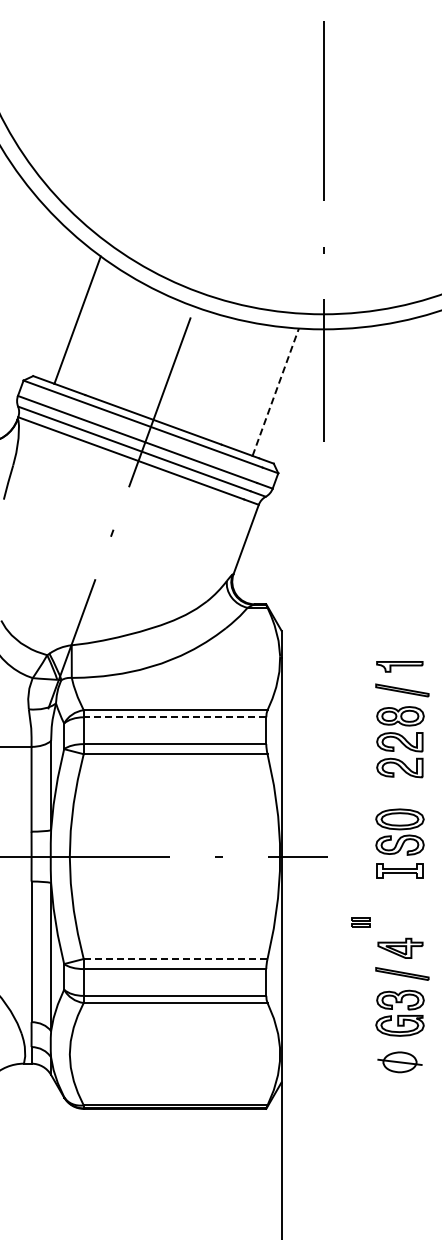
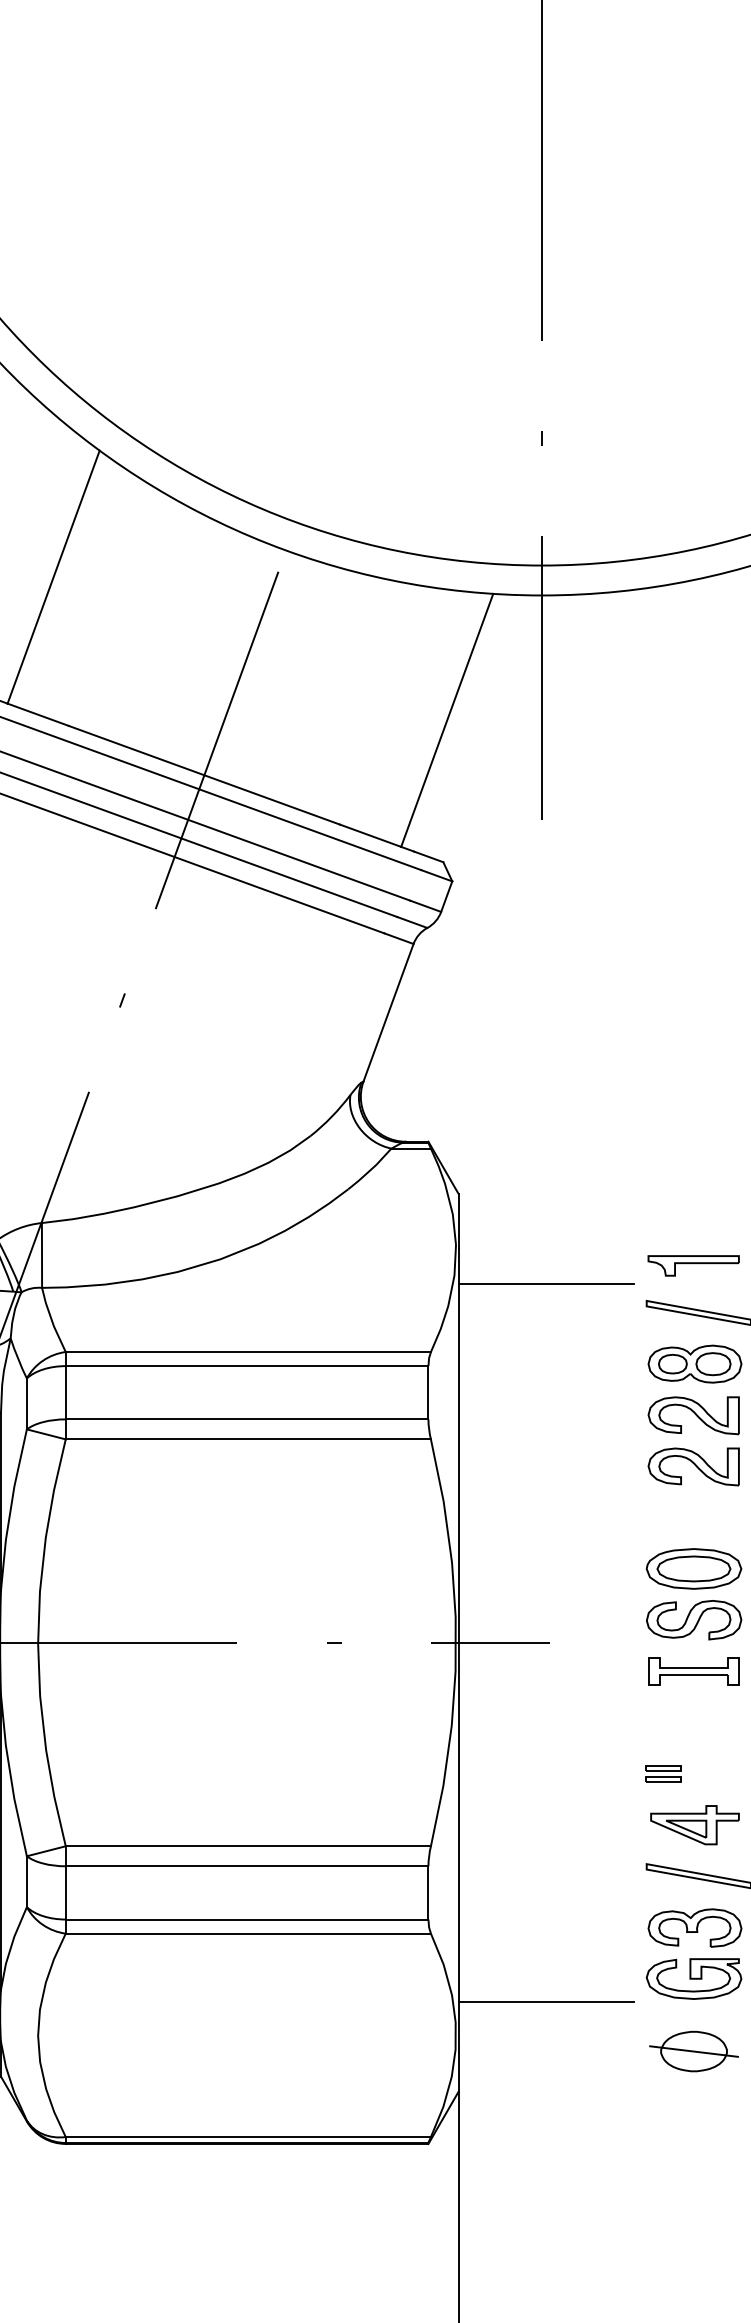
line: (275, 392) -> (446, 720), dashed -> solid
line: (325, 675) -> (546, 1283), added
line: (174, 717) -> (246, 1366), dashed -> solid
part: (360, 922) -> (663, 1773), moved
line: (175, 959) -> (248, 1847), dashed -> solid
line: (325, 1037) -> (546, 2002), added

